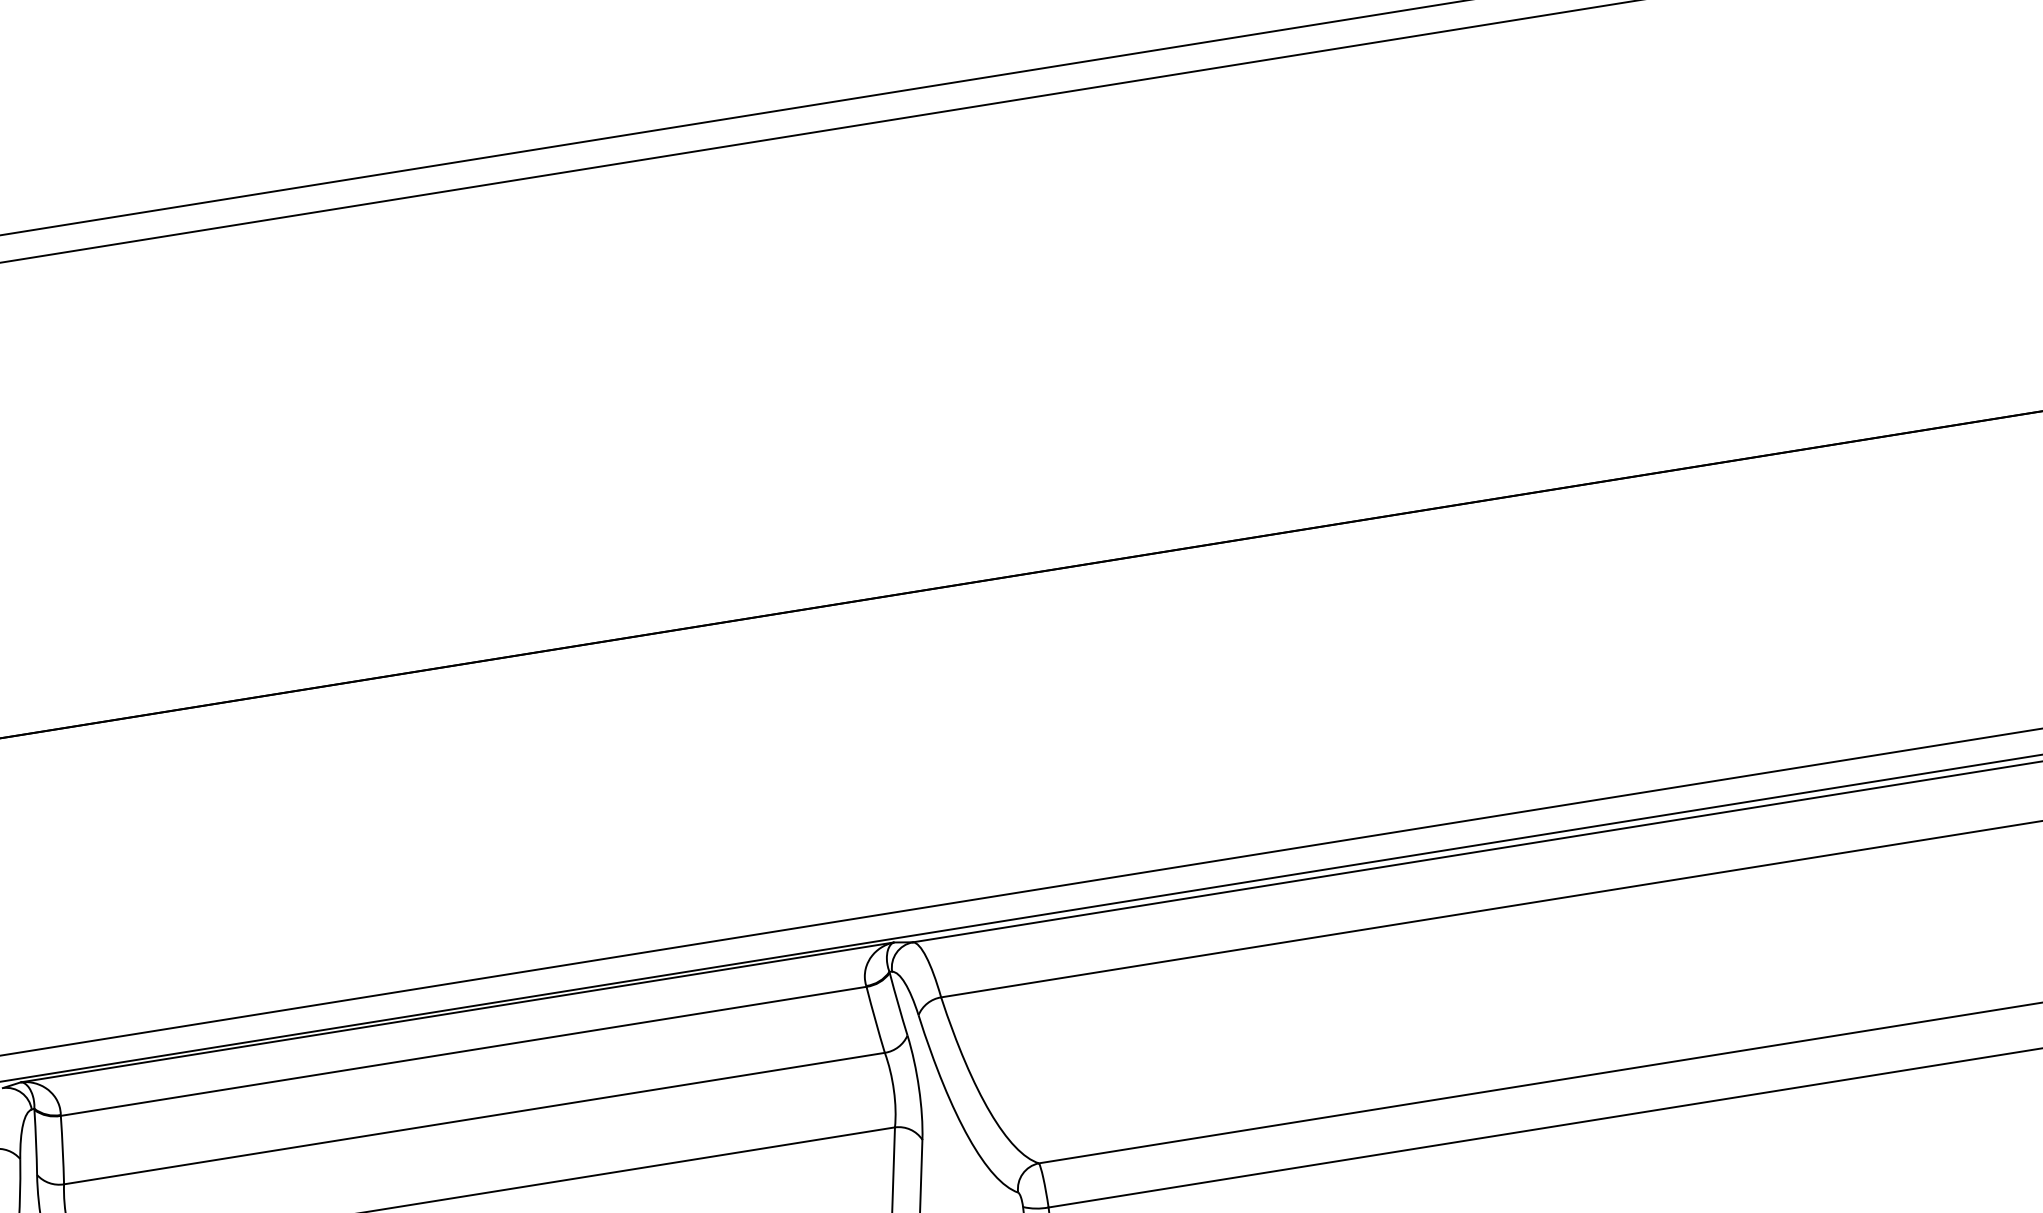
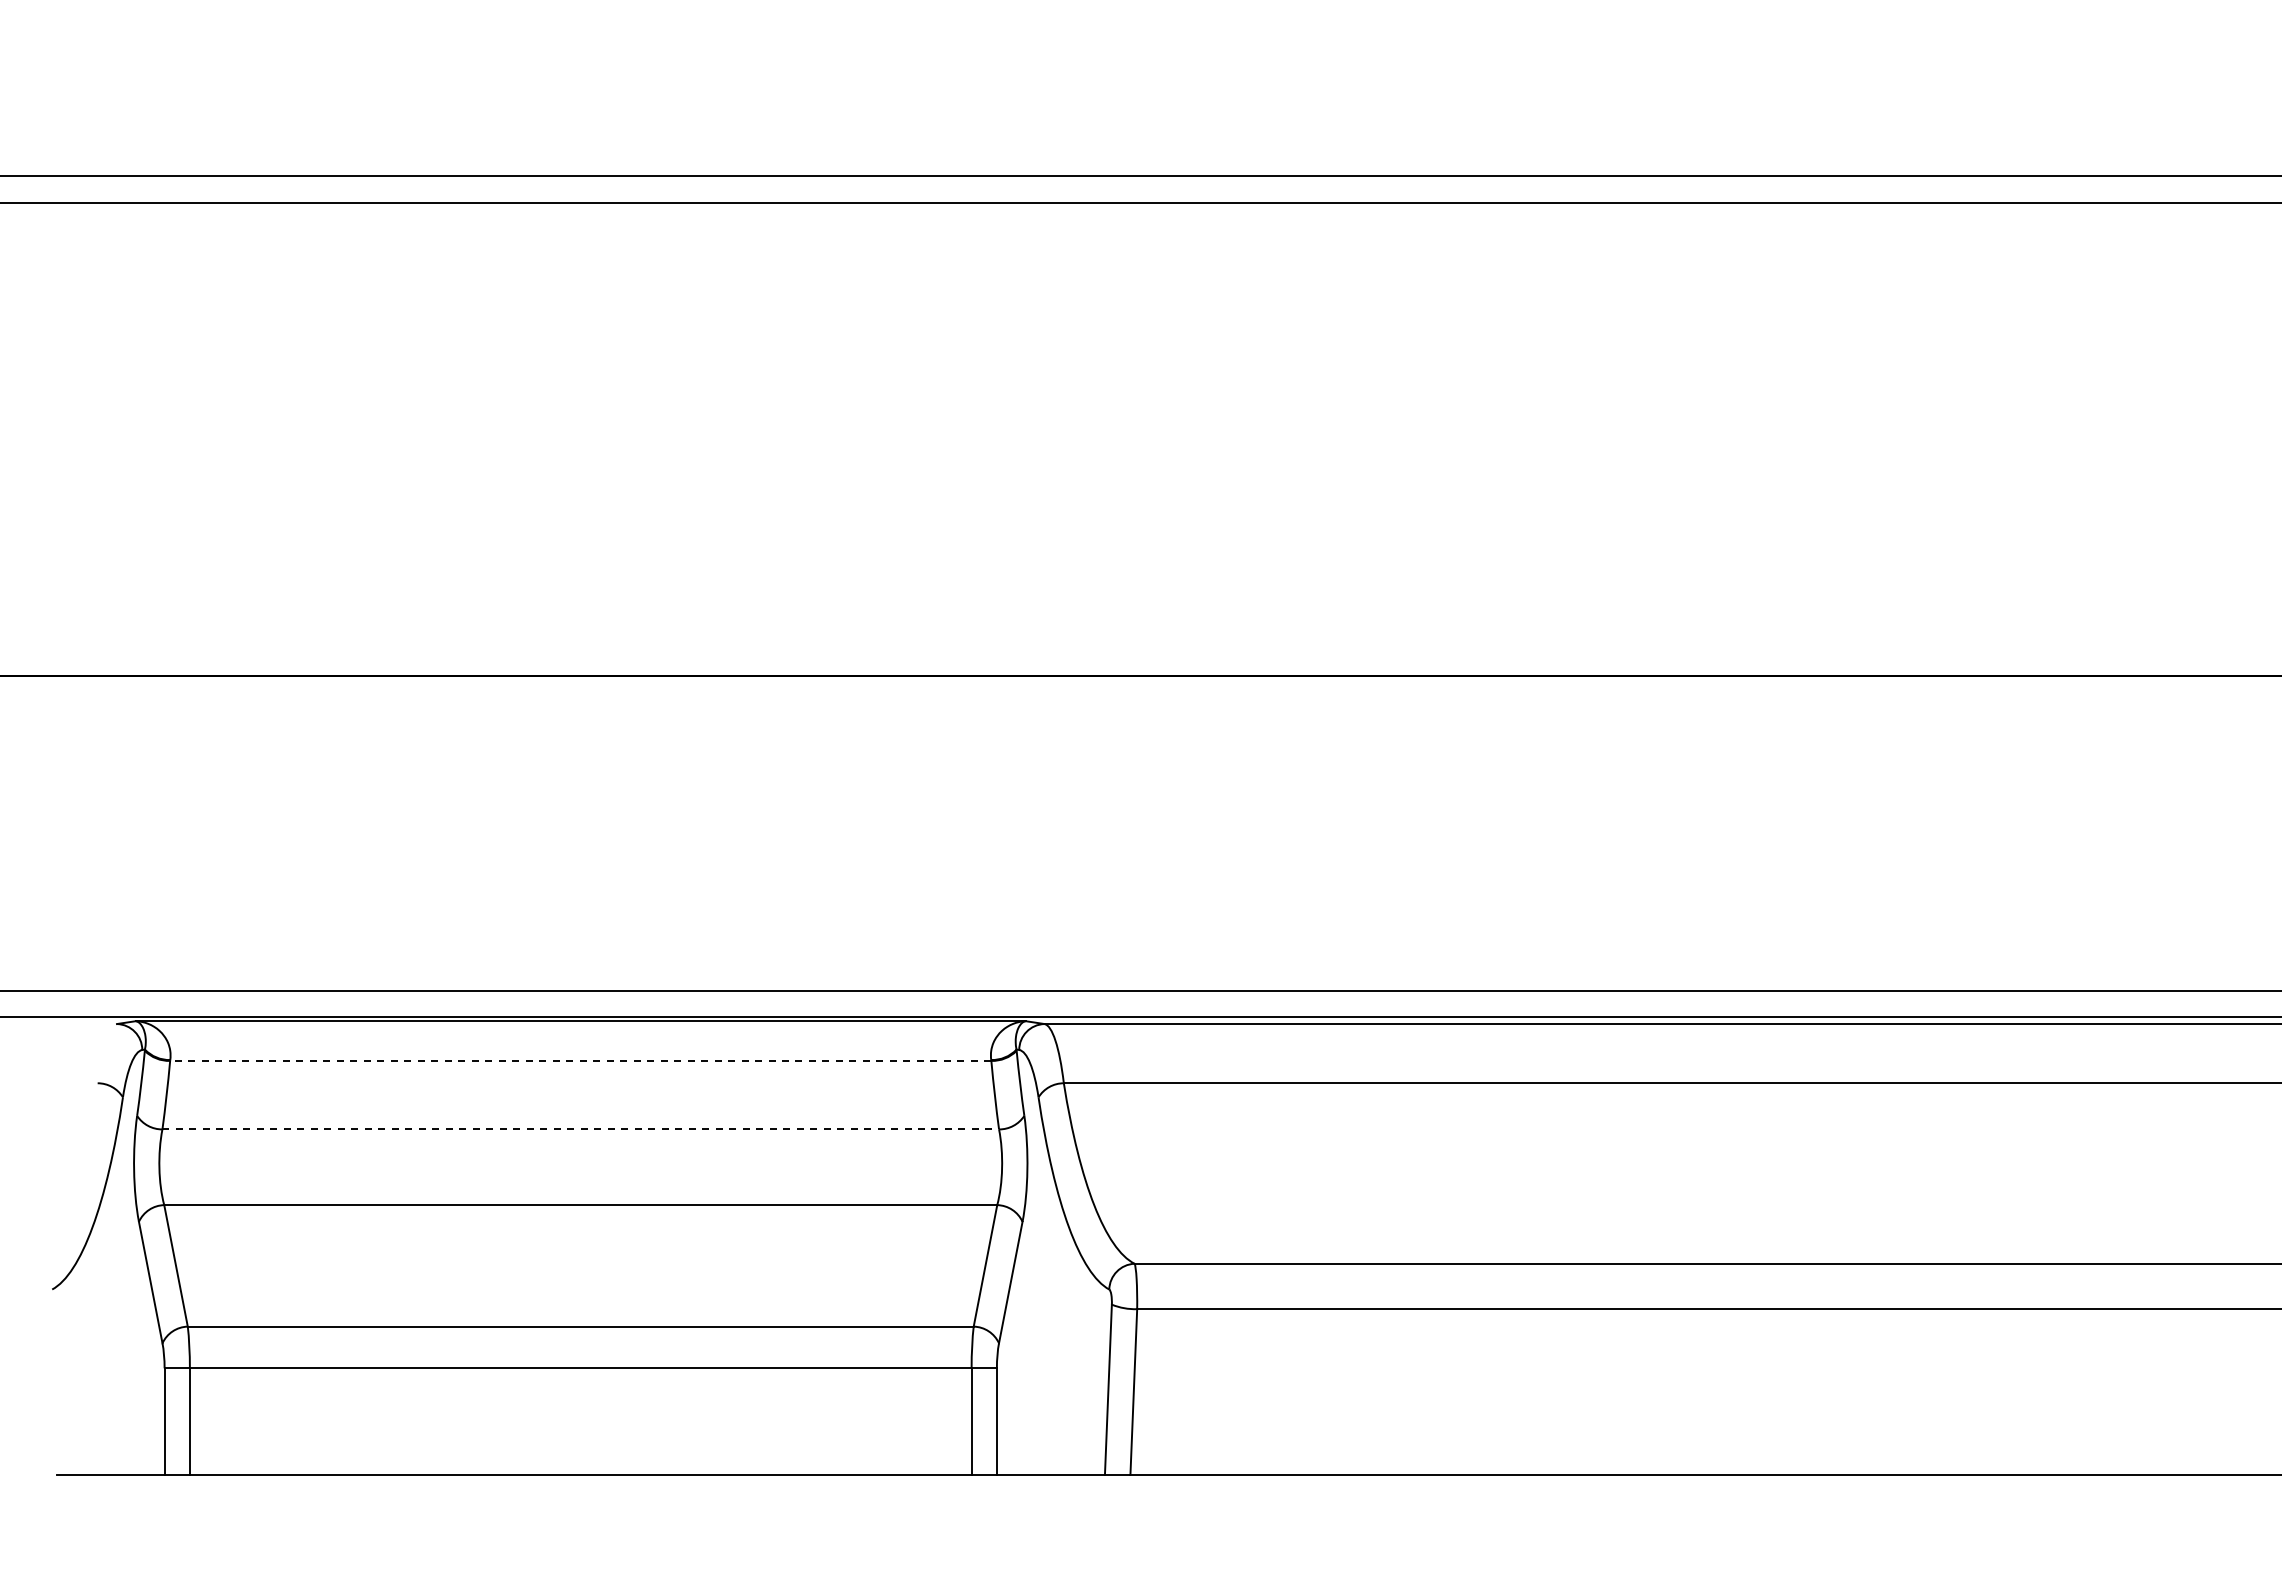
line: (463, 1050) -> (580, 1060), solid -> dashed
line: (475, 1118) -> (581, 1129), solid -> dashed

